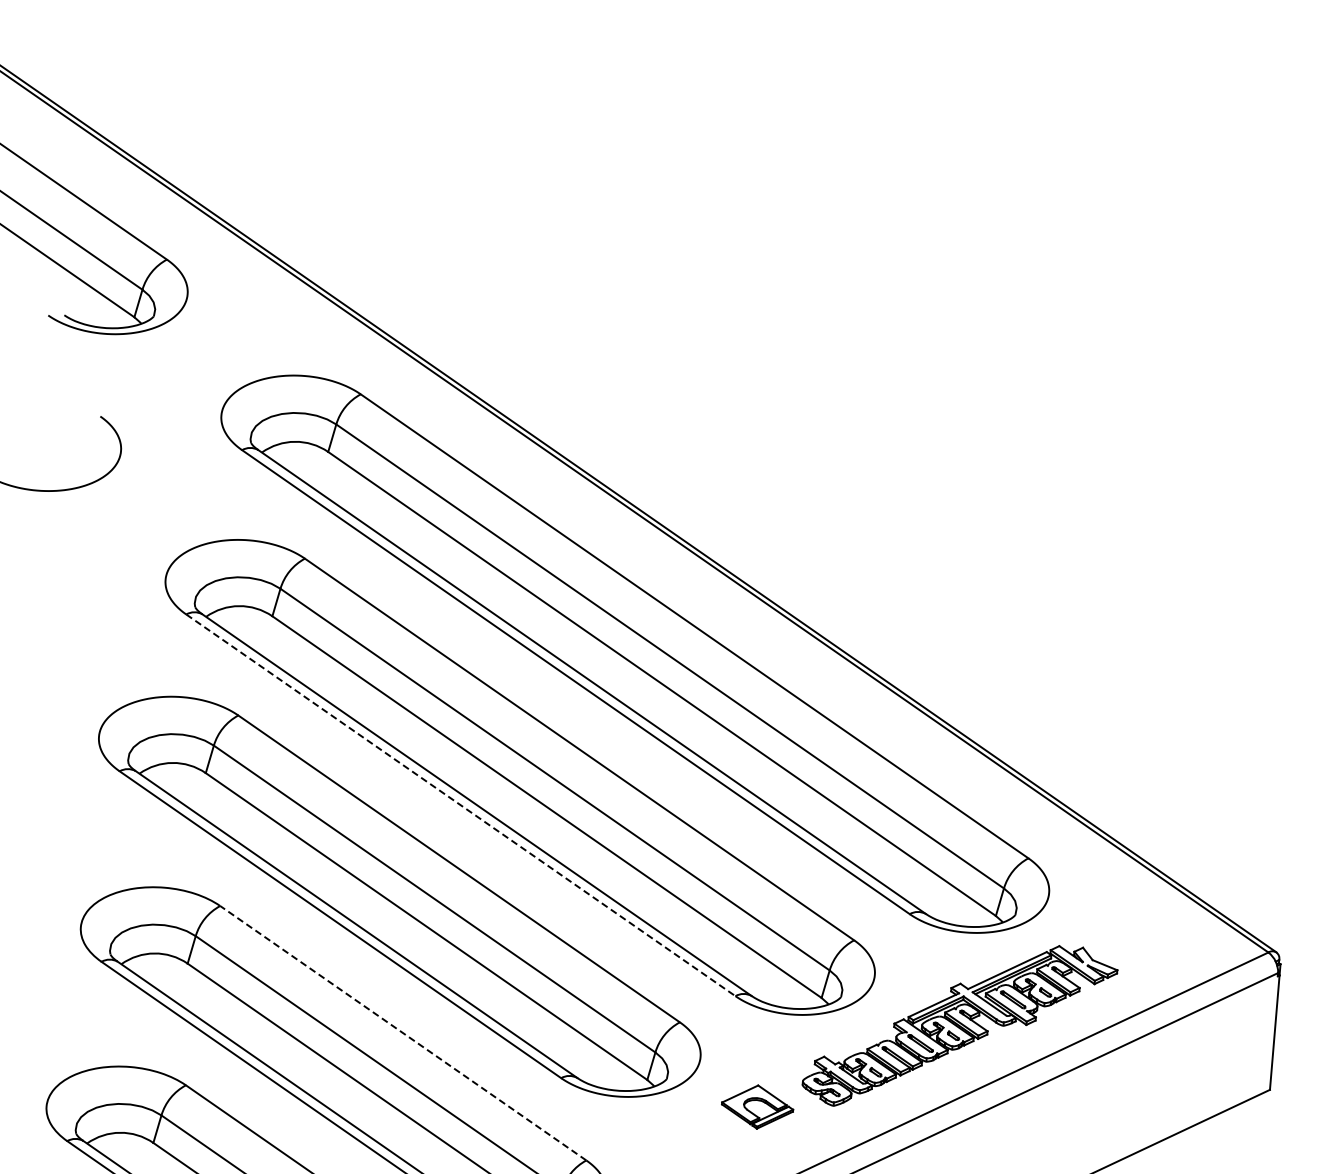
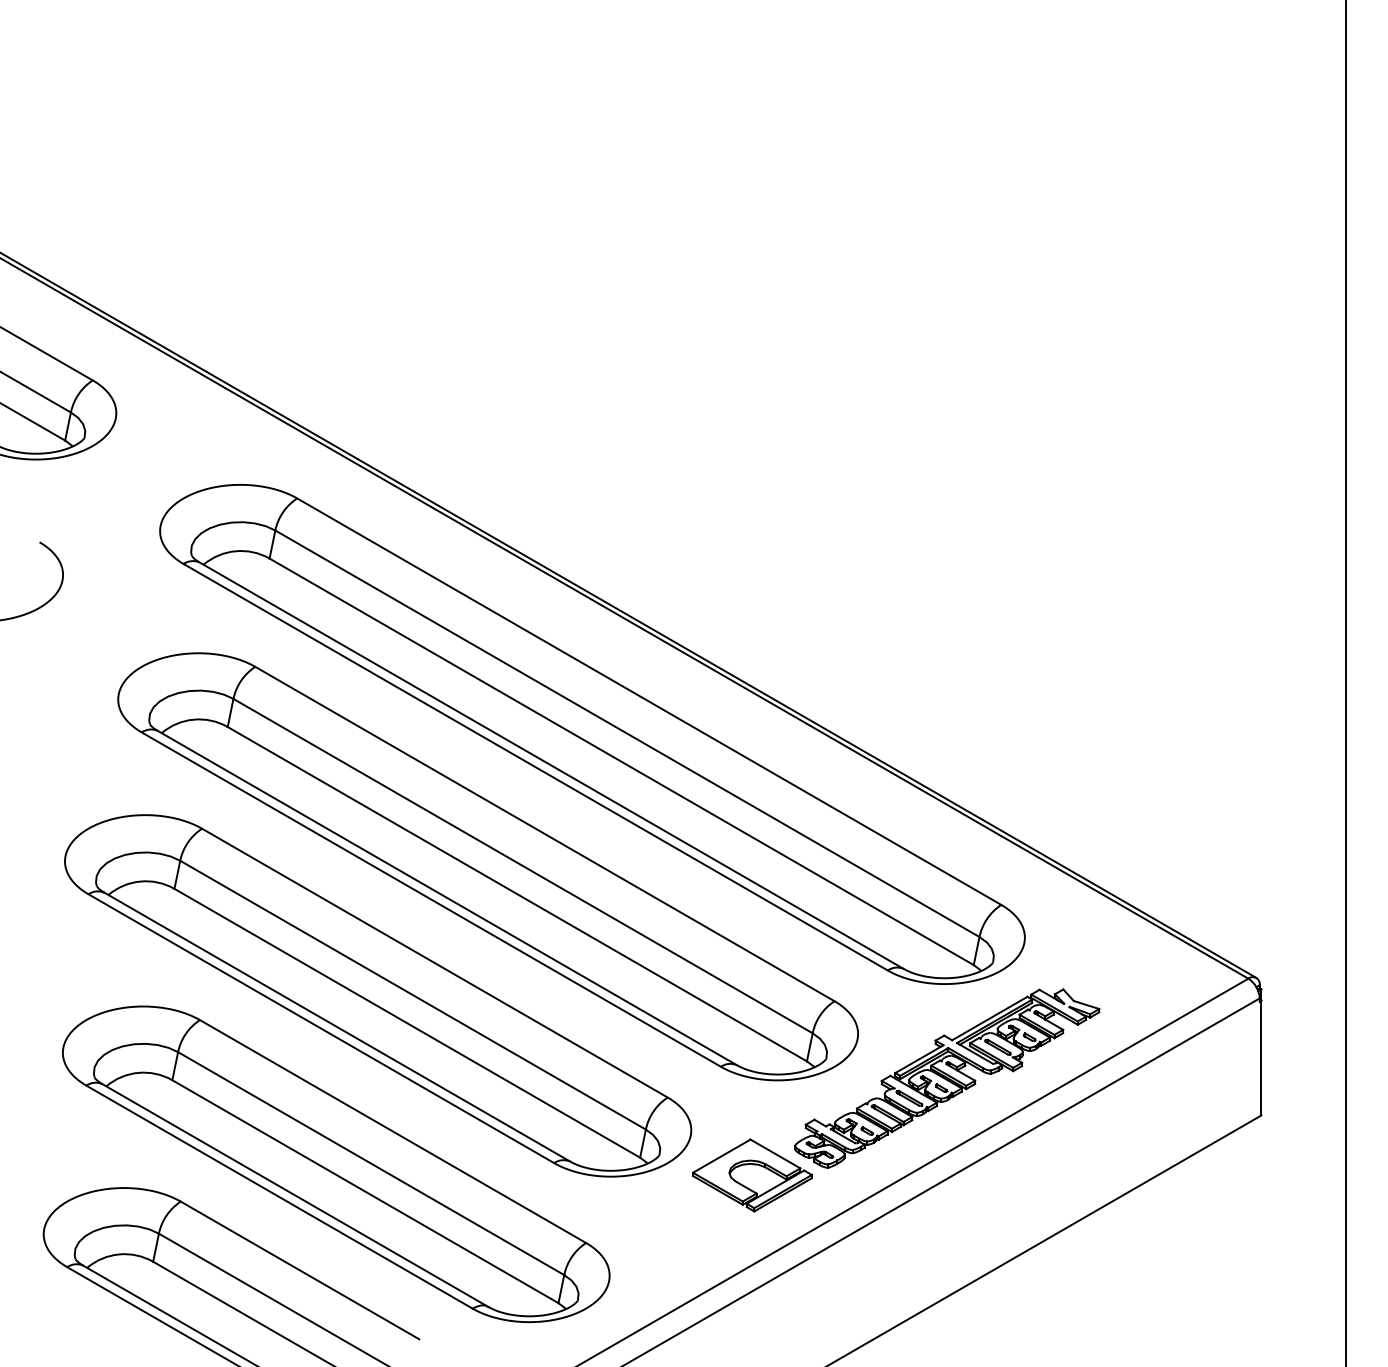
line: (461, 805) -> (431, 899), dashed -> solid
line: (403, 1033) -> (393, 1131), dashed -> solid
part: (756, 1107) -> (751, 1175), size x1.67

